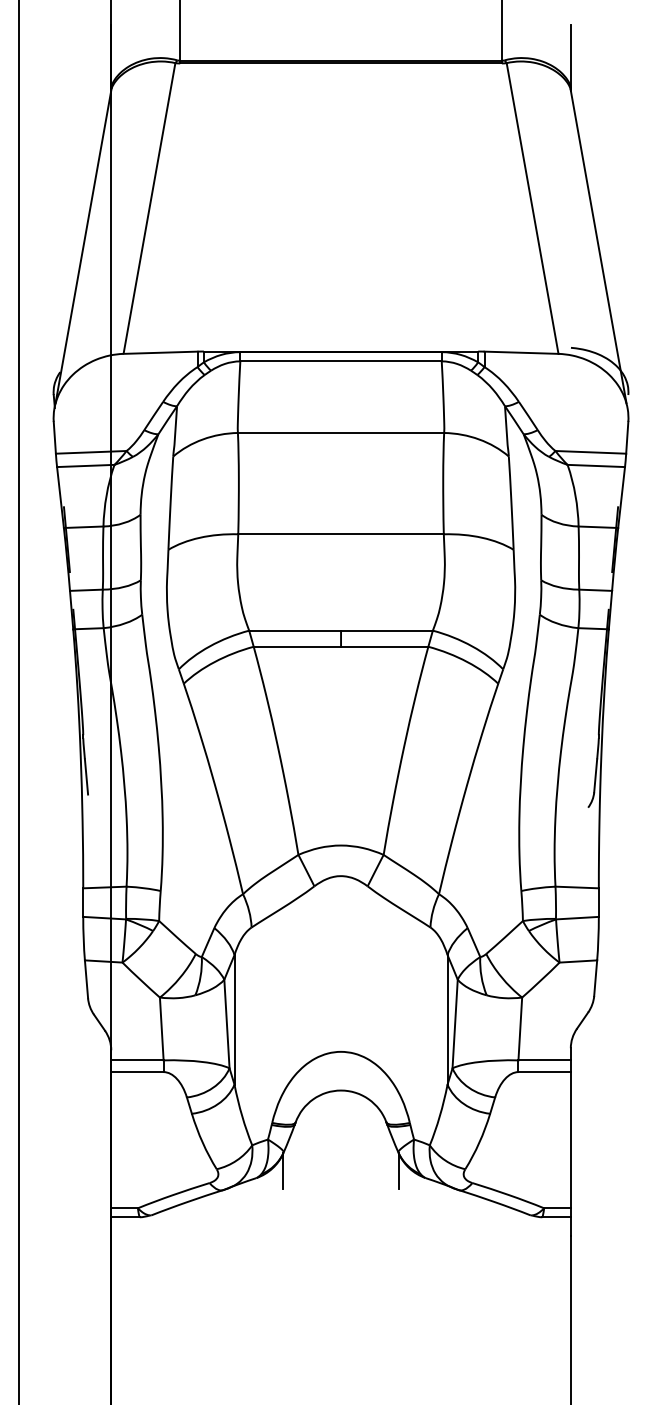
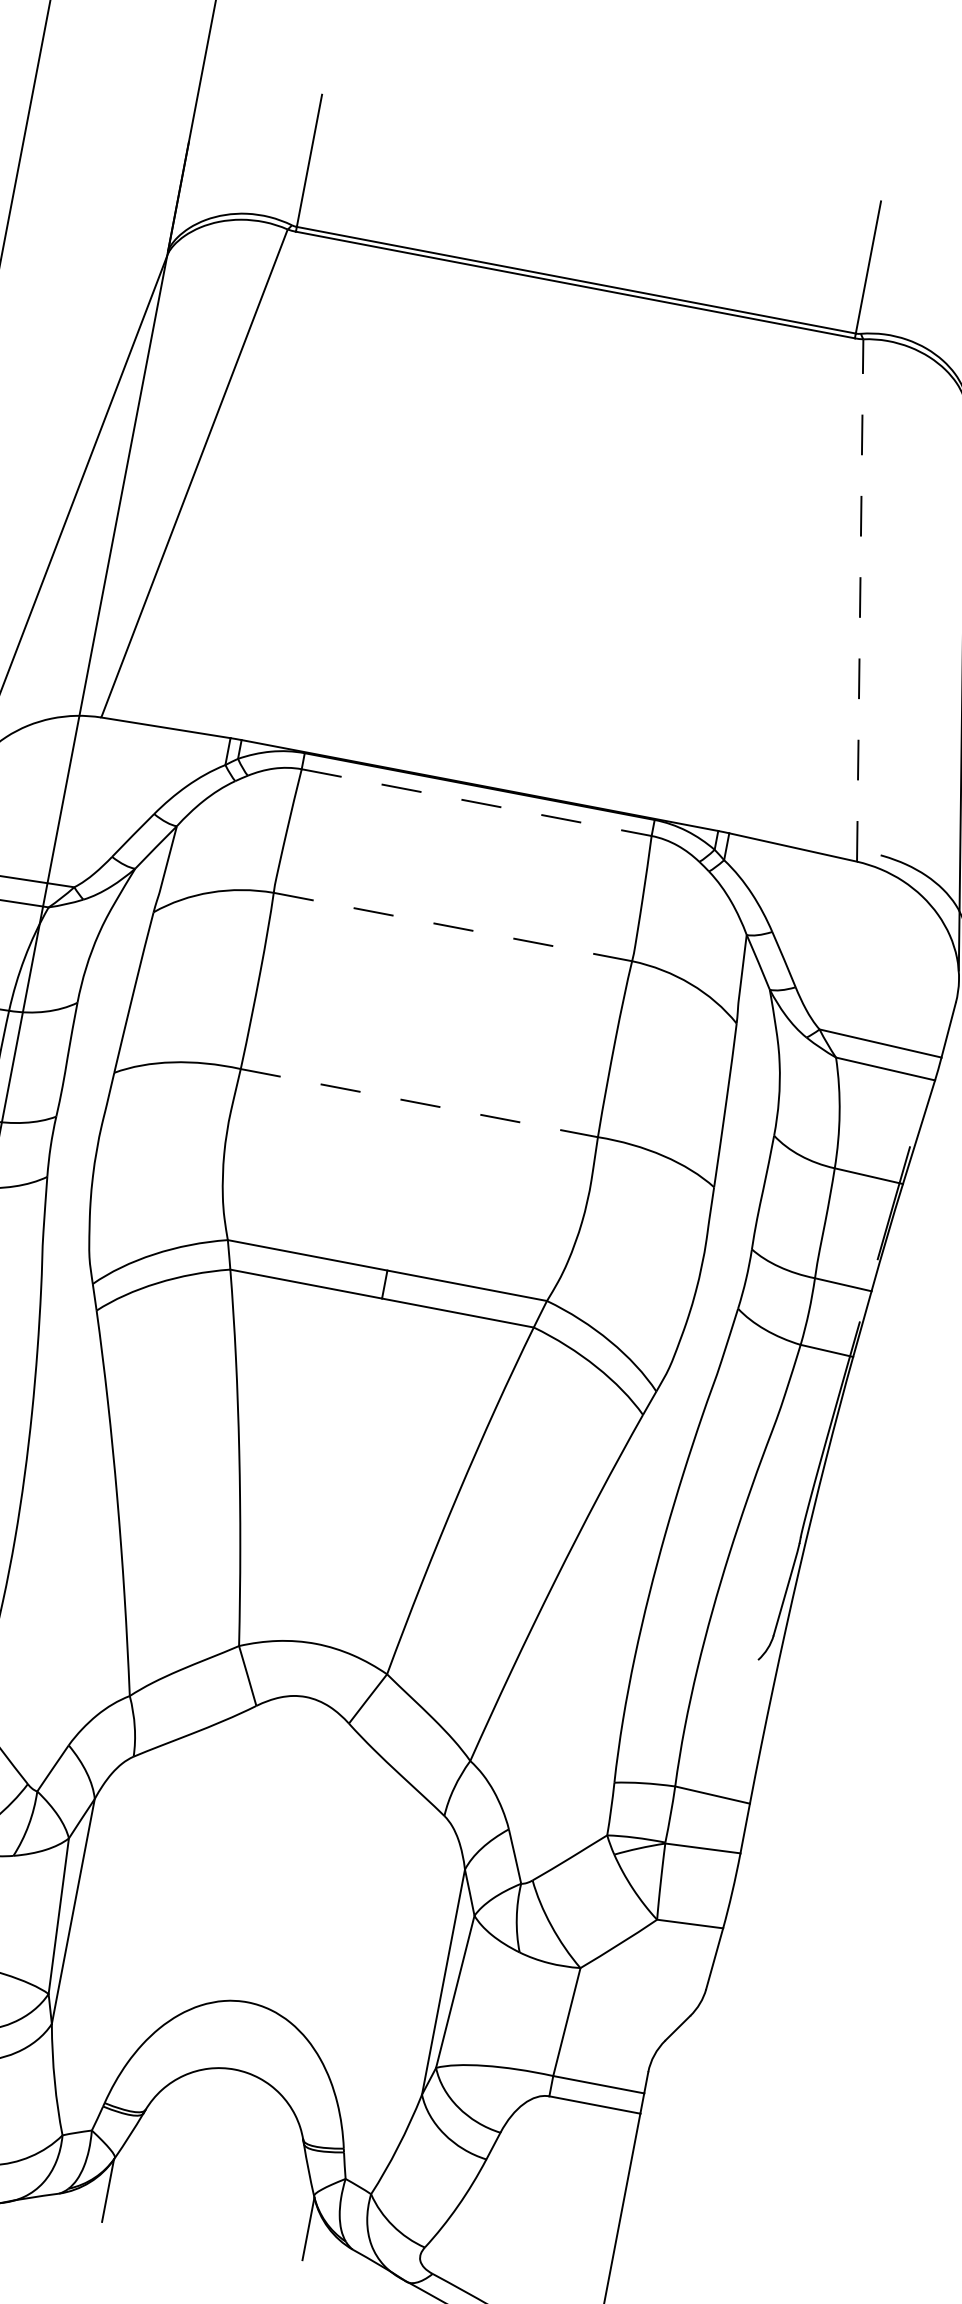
line: (532, 208) -> (860, 600), solid -> dashed
line: (341, 361) -> (477, 802), solid -> dashed
line: (341, 432) -> (453, 926), solid -> dashed
line: (341, 534) -> (420, 1103), solid -> dashed

